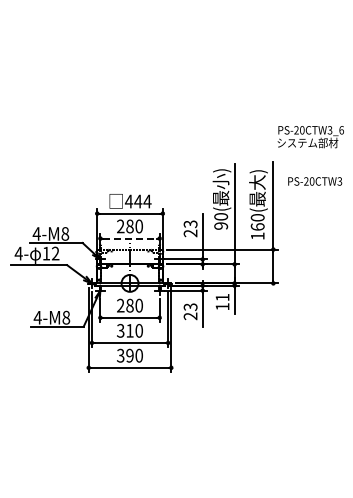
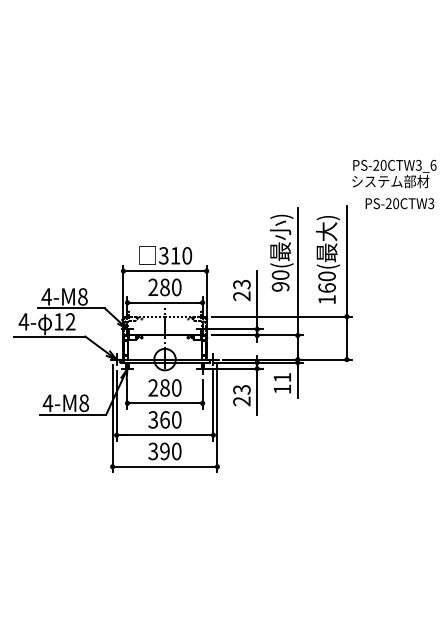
text: (315, 181) -> (400, 203), moved
text: (138, 201) -> (175, 255), 444 -> 310
line: (130, 238) -> (165, 302), dashed -> solid
text: (129, 330) -> (164, 419), 310 -> 360

